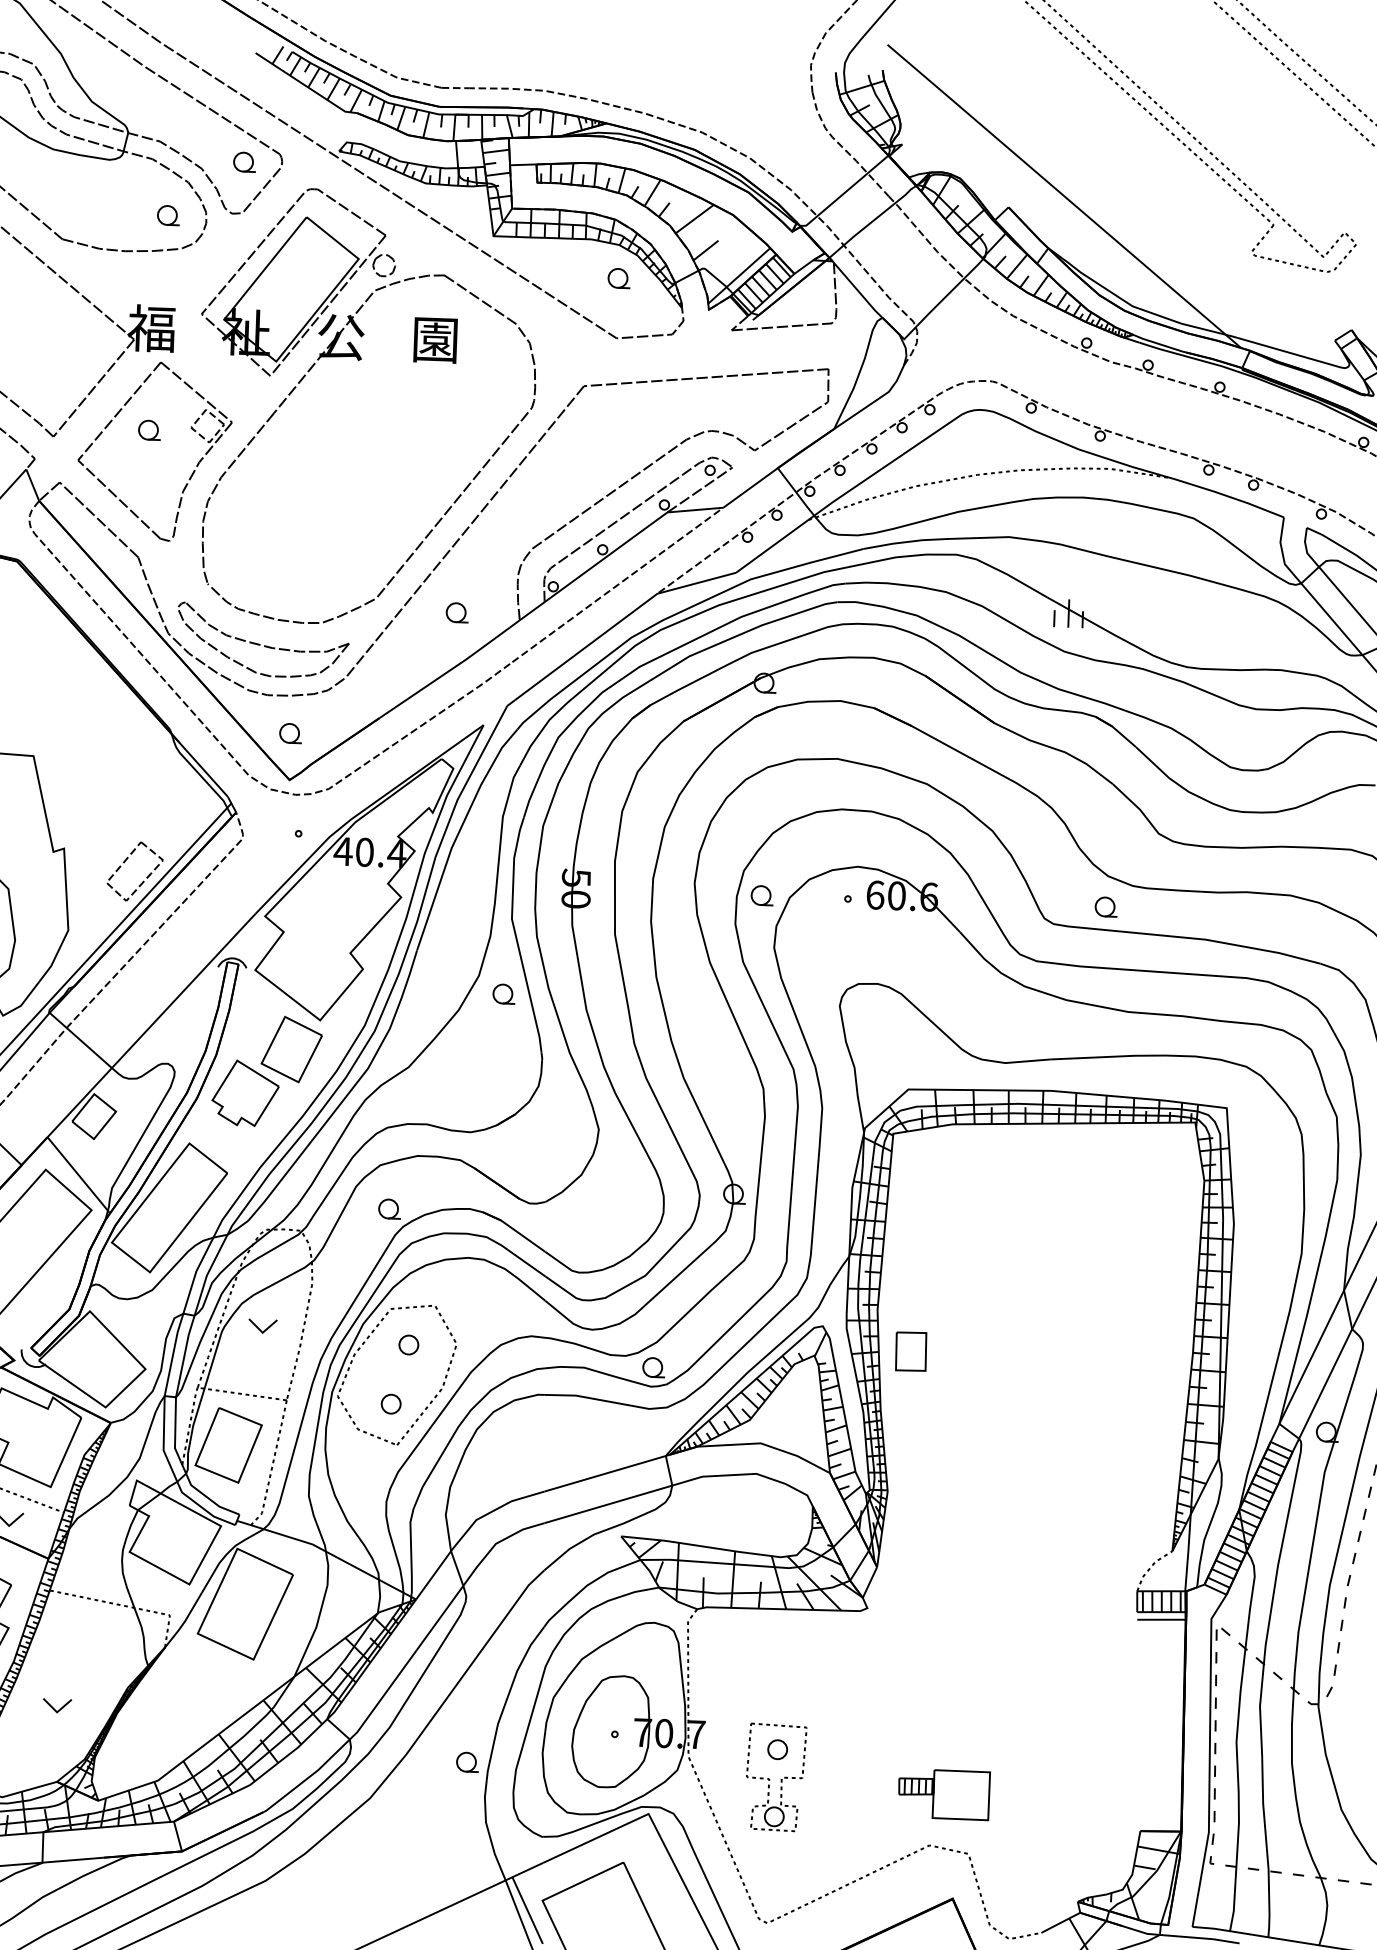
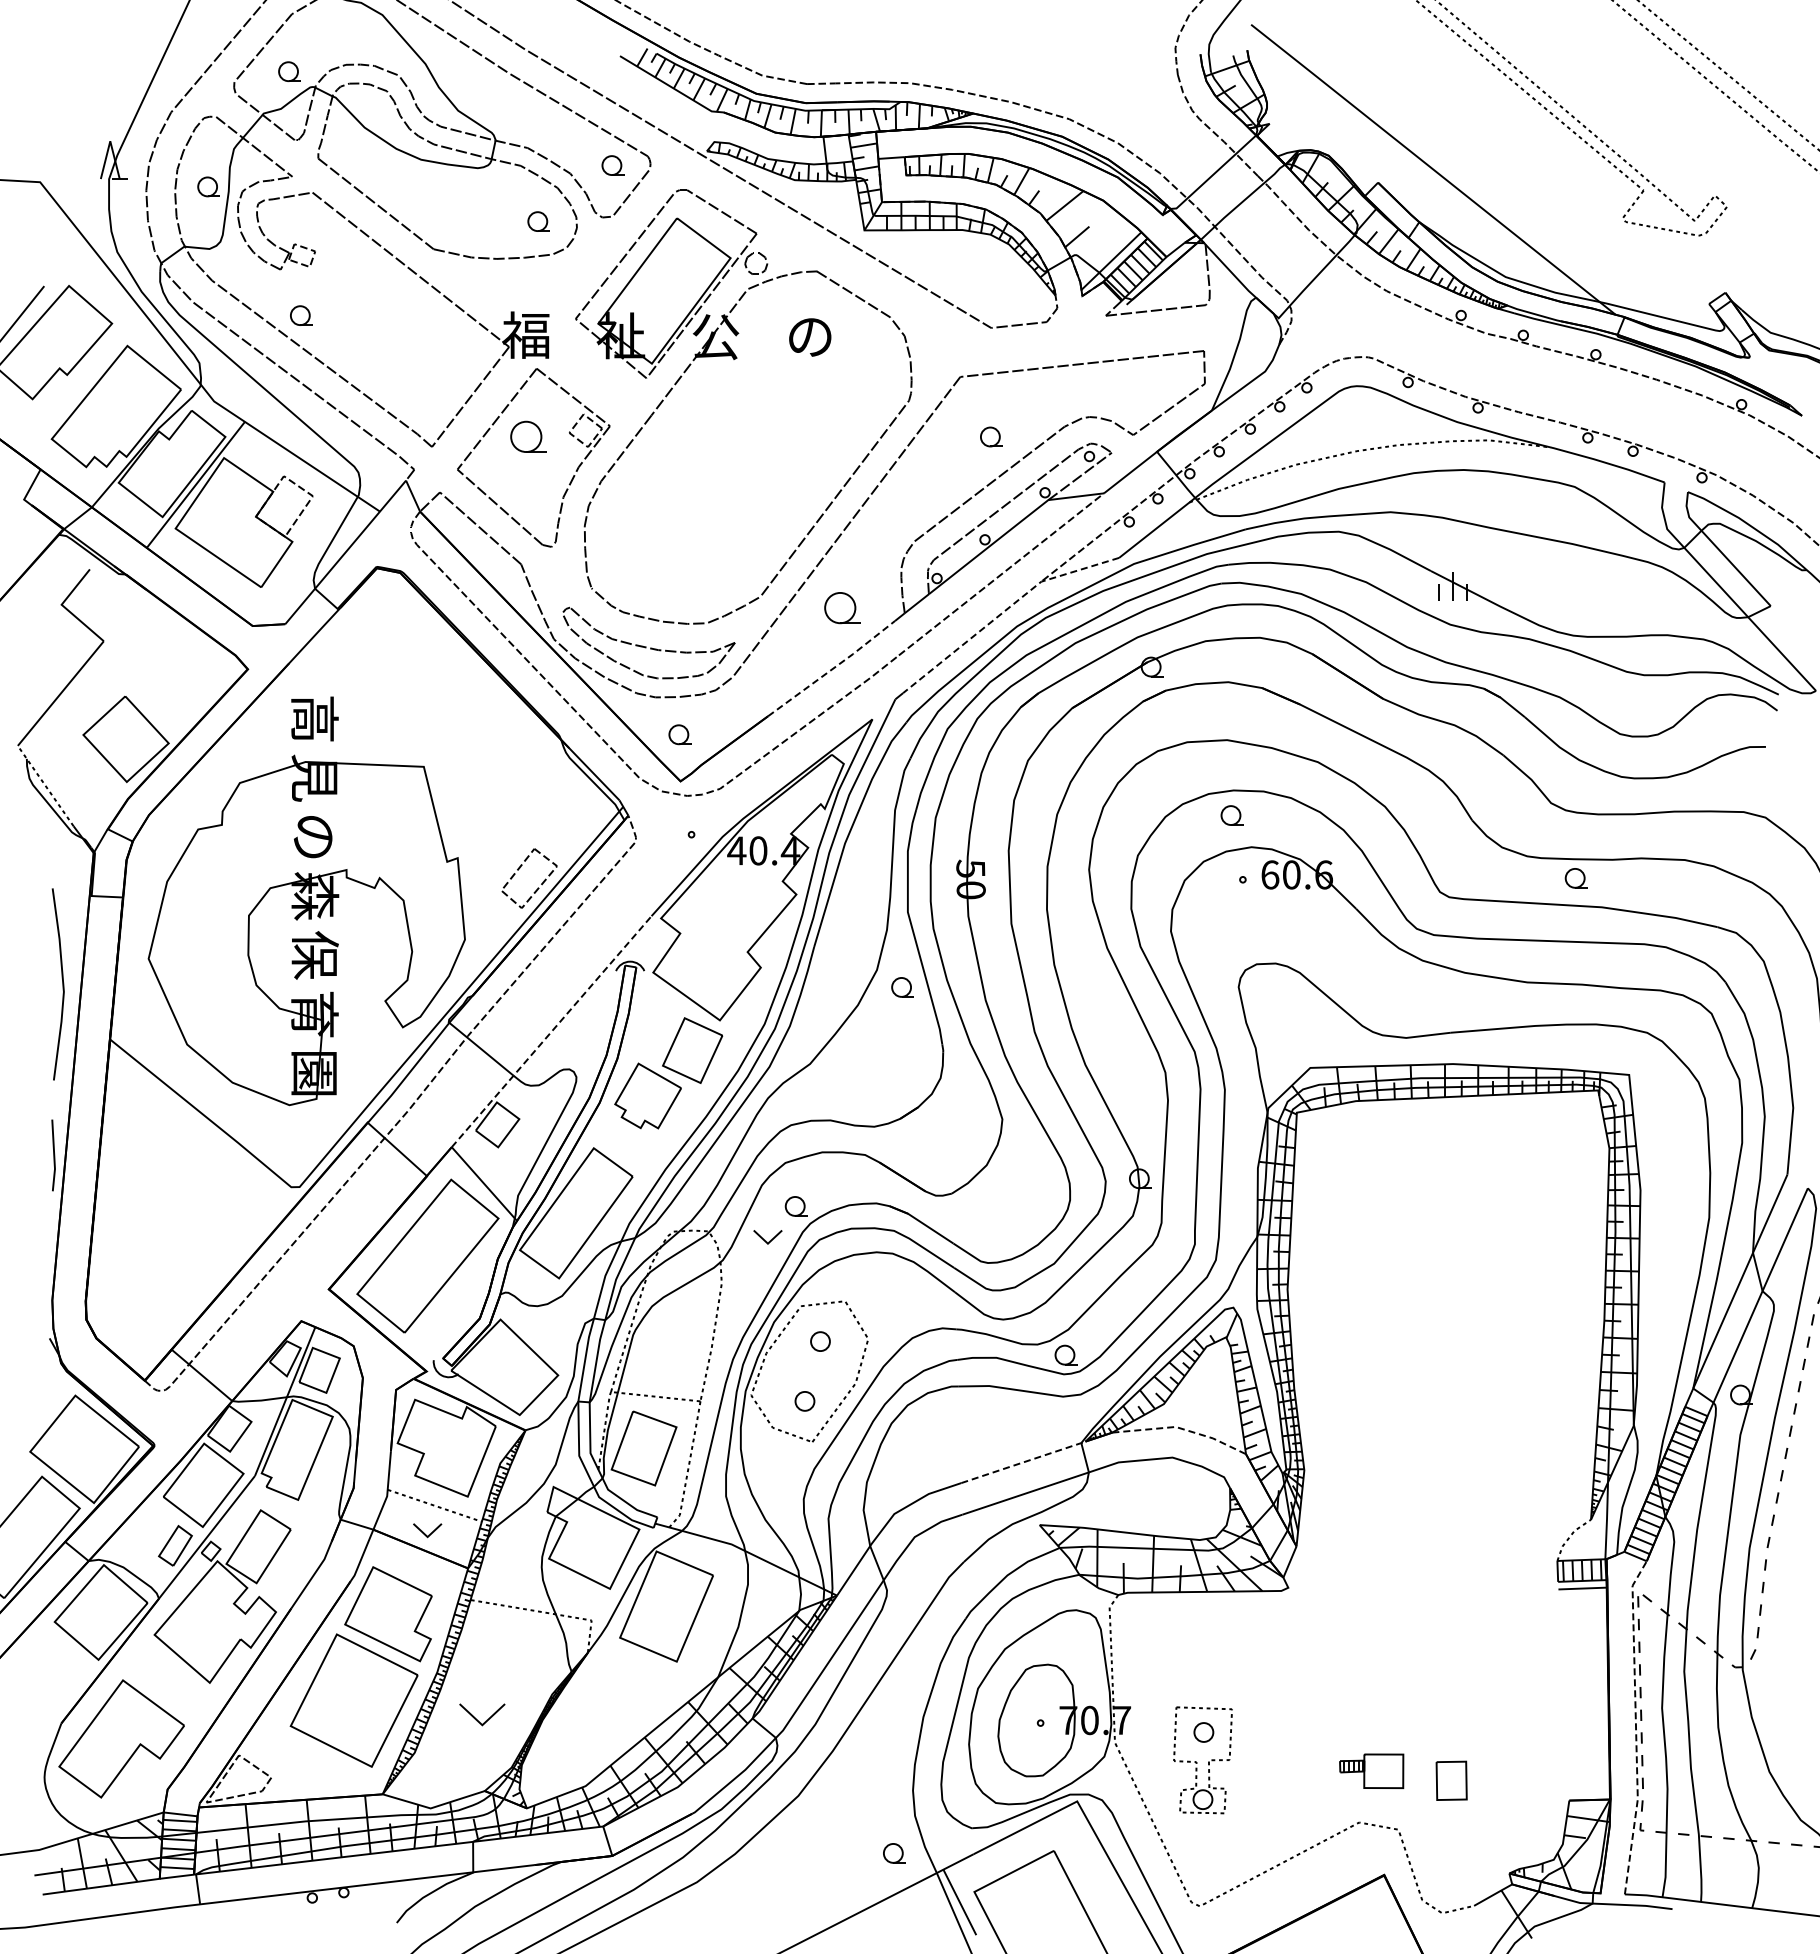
part: (619, 277) -> (991, 436), moved
text: (434, 340) -> (809, 336), 園 -> の
part: (149, 429) -> (527, 436), size x1.6
part: (456, 612) -> (841, 607), size x1.6
line: (619, 622) -> (1004, 611), solid -> dashed
line: (446, 672) -> (833, 668), solid -> dashed
part: (761, 895) -> (1231, 815), moved
part: (1105, 907) -> (1575, 878), moved
line: (151, 1025) -> (551, 1031), solid -> dashed
part: (262, 1326) -> (767, 1237), moved
part: (911, 1351) -> (1451, 1780), moved
line: (766, 1445) -> (1181, 1428), solid -> dashed
line: (608, 1472) -> (1024, 1461), solid -> dashed
part: (57, 1706) -> (482, 1715), size x1.6
line: (1209, 1758) -> (1635, 1725), solid -> dashed
part: (467, 1762) -> (894, 1853), moved
part: (943, 1794) -> (1371, 1771), size x0.7

